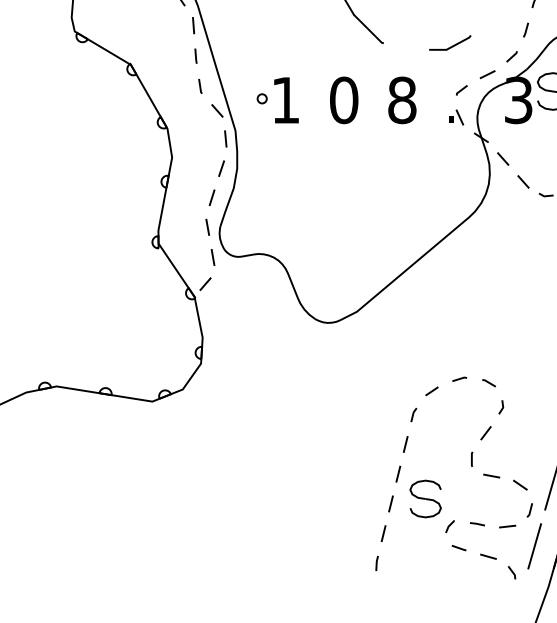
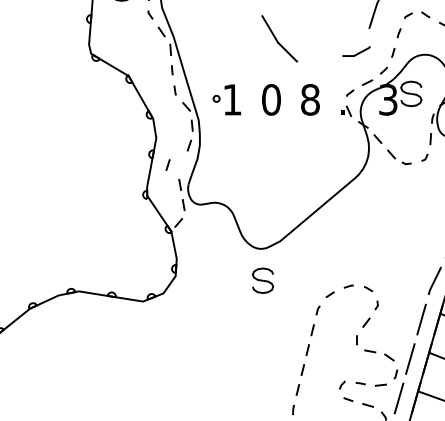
line: (450, 46) -> (356, 53), moved
line: (211, 196) -> (167, 164), moved
part: (424, 498) -> (262, 280), moved

